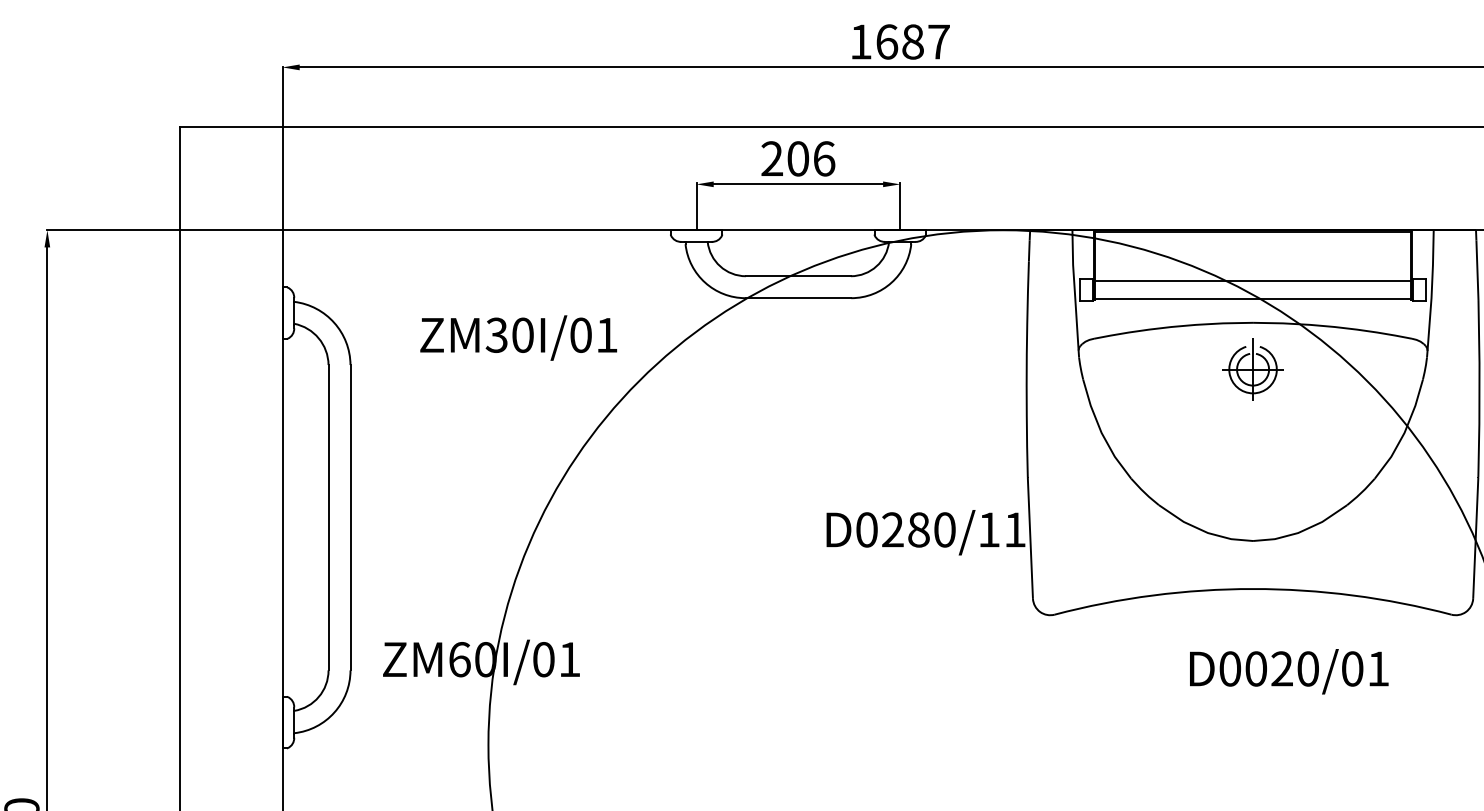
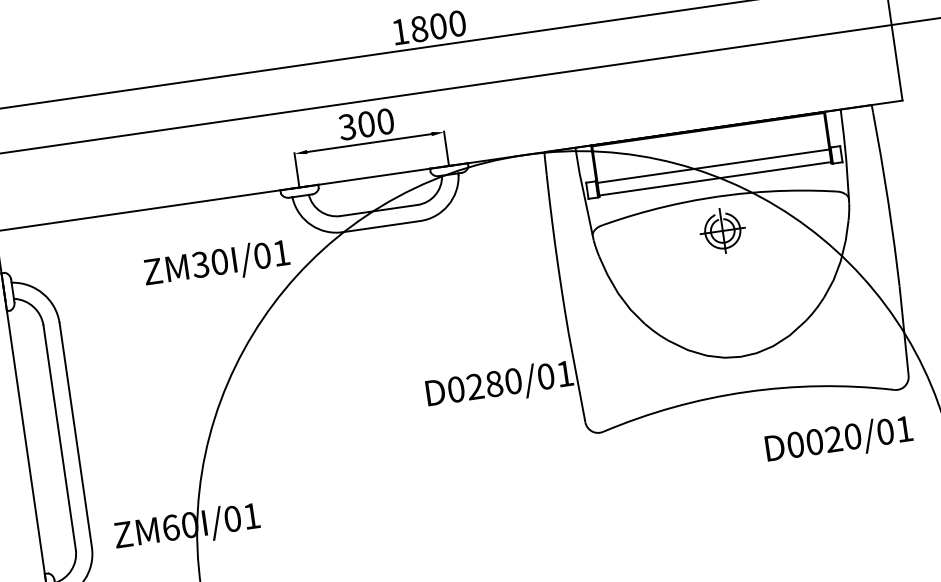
text: (912, 41) -> (438, 26), 1687 -> 1800
text: (798, 158) -> (366, 124), 206 -> 300
text: (518, 337) -> (216, 264), moved
text: (988, 529) -> (545, 376), D0280/11 -> D0280/01
text: (1289, 671) -> (839, 440), moved

